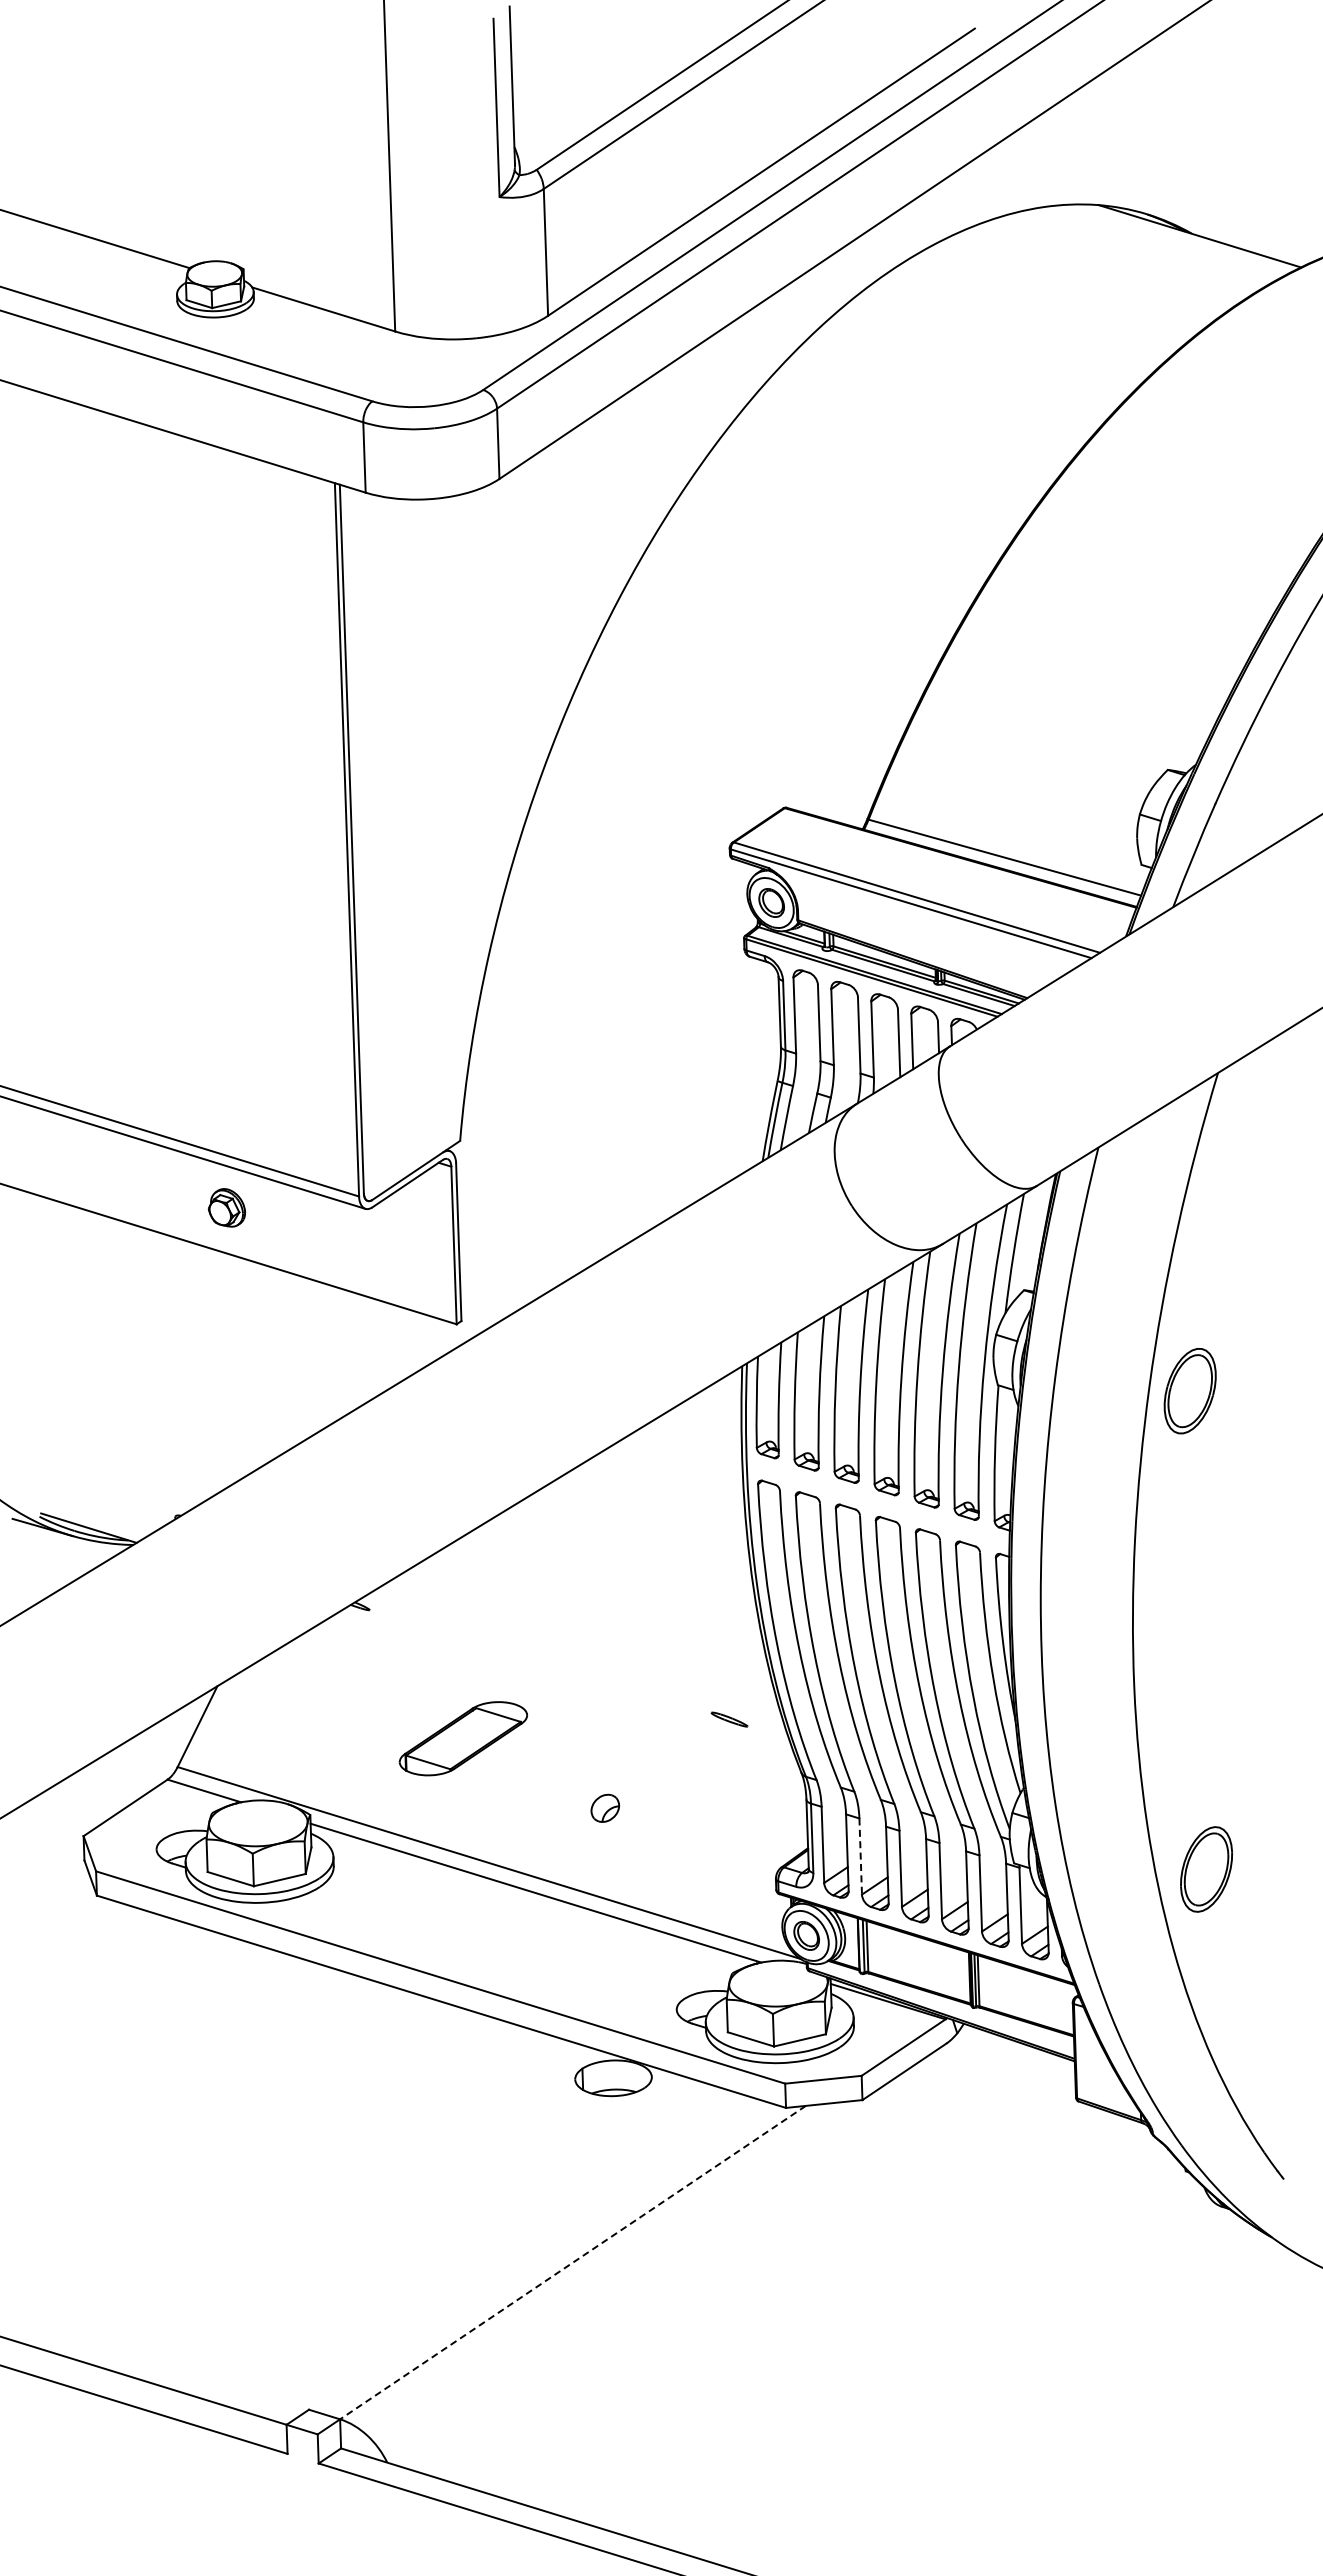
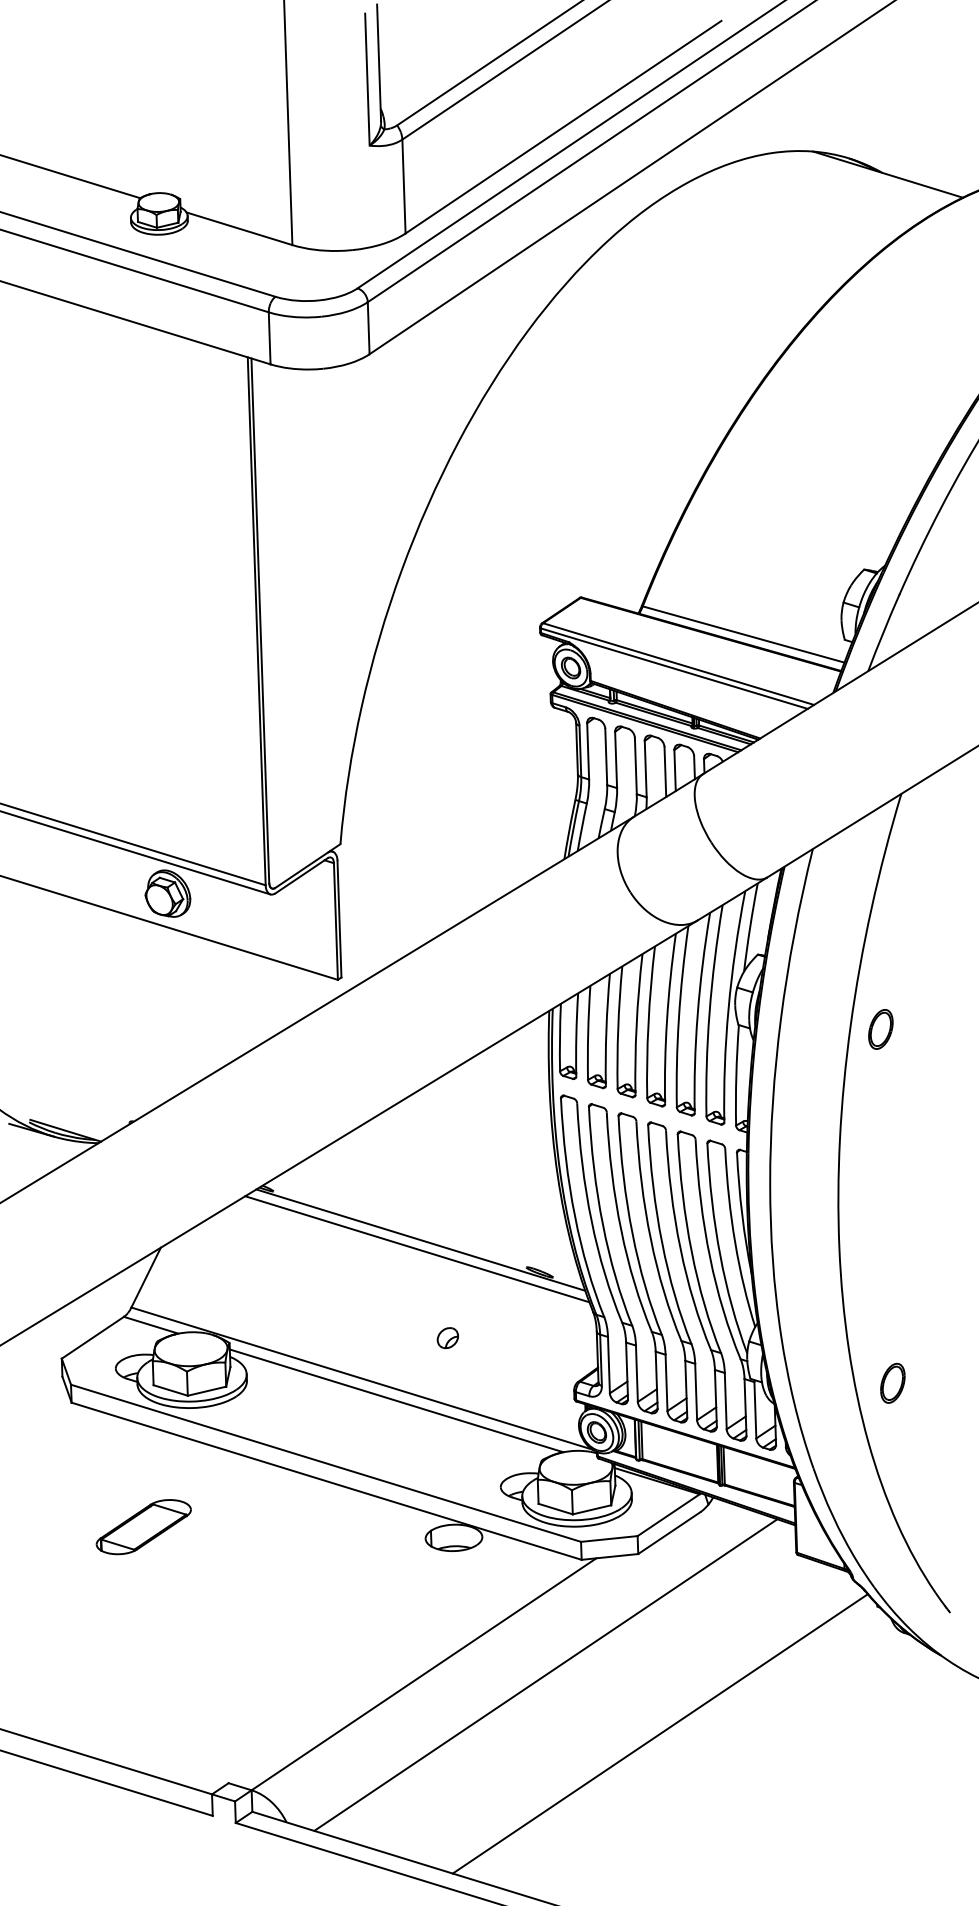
part: (226, 1207) -> (167, 893), size x1.67
part: (1190, 1391) -> (881, 1029), size x0.62
line: (568, 1675) -> (420, 1239), added
line: (563, 1687) -> (416, 1248), added
part: (462, 1738) -> (143, 1526), moved
line: (860, 1857) -> (636, 1374), dashed -> solid
part: (1206, 1869) -> (892, 1383), size x0.62
line: (573, 2262) -> (424, 1674), dashed -> solid
line: (737, 2263) -> (545, 1674), added
line: (891, 2342) -> (659, 1733), added

